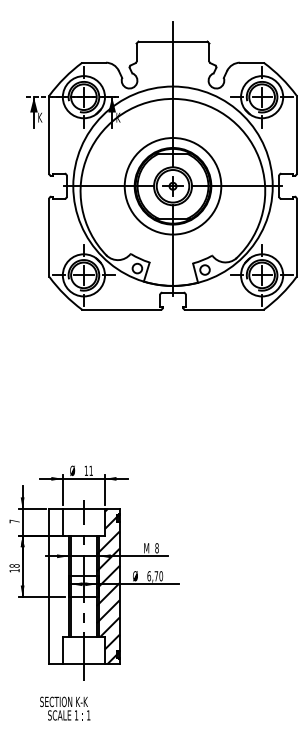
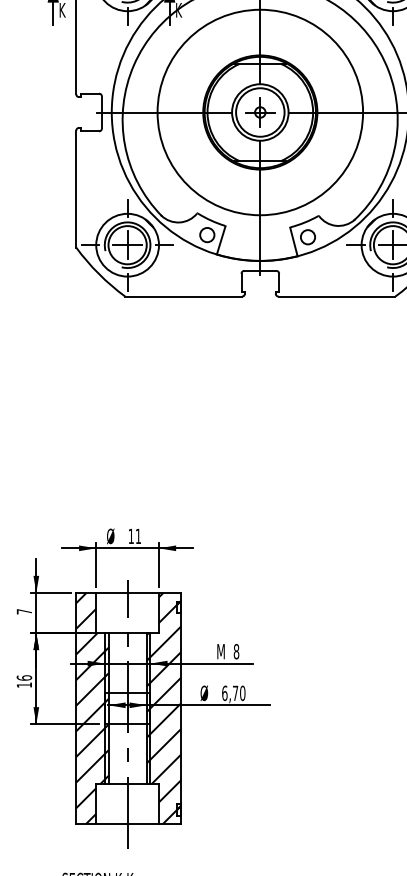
circle: (172, 186) -> (259, 112), size x1.43
text: (14, 565) -> (24, 677), 18 -> 16
hatch: (60, 586) -> (92, 708), added

